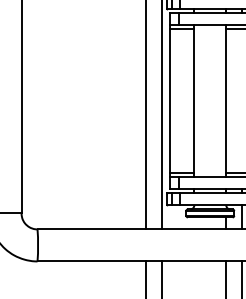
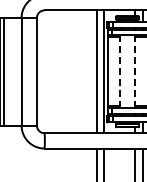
line: (226, 100) -> (135, 71), solid -> dashed
line: (193, 102) -> (119, 72), solid -> dashed

